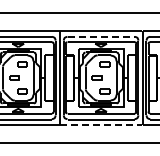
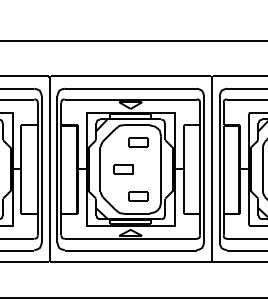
line: (101, 36) -> (131, 88), dashed -> solid
line: (101, 125) -> (131, 262), dashed -> solid

